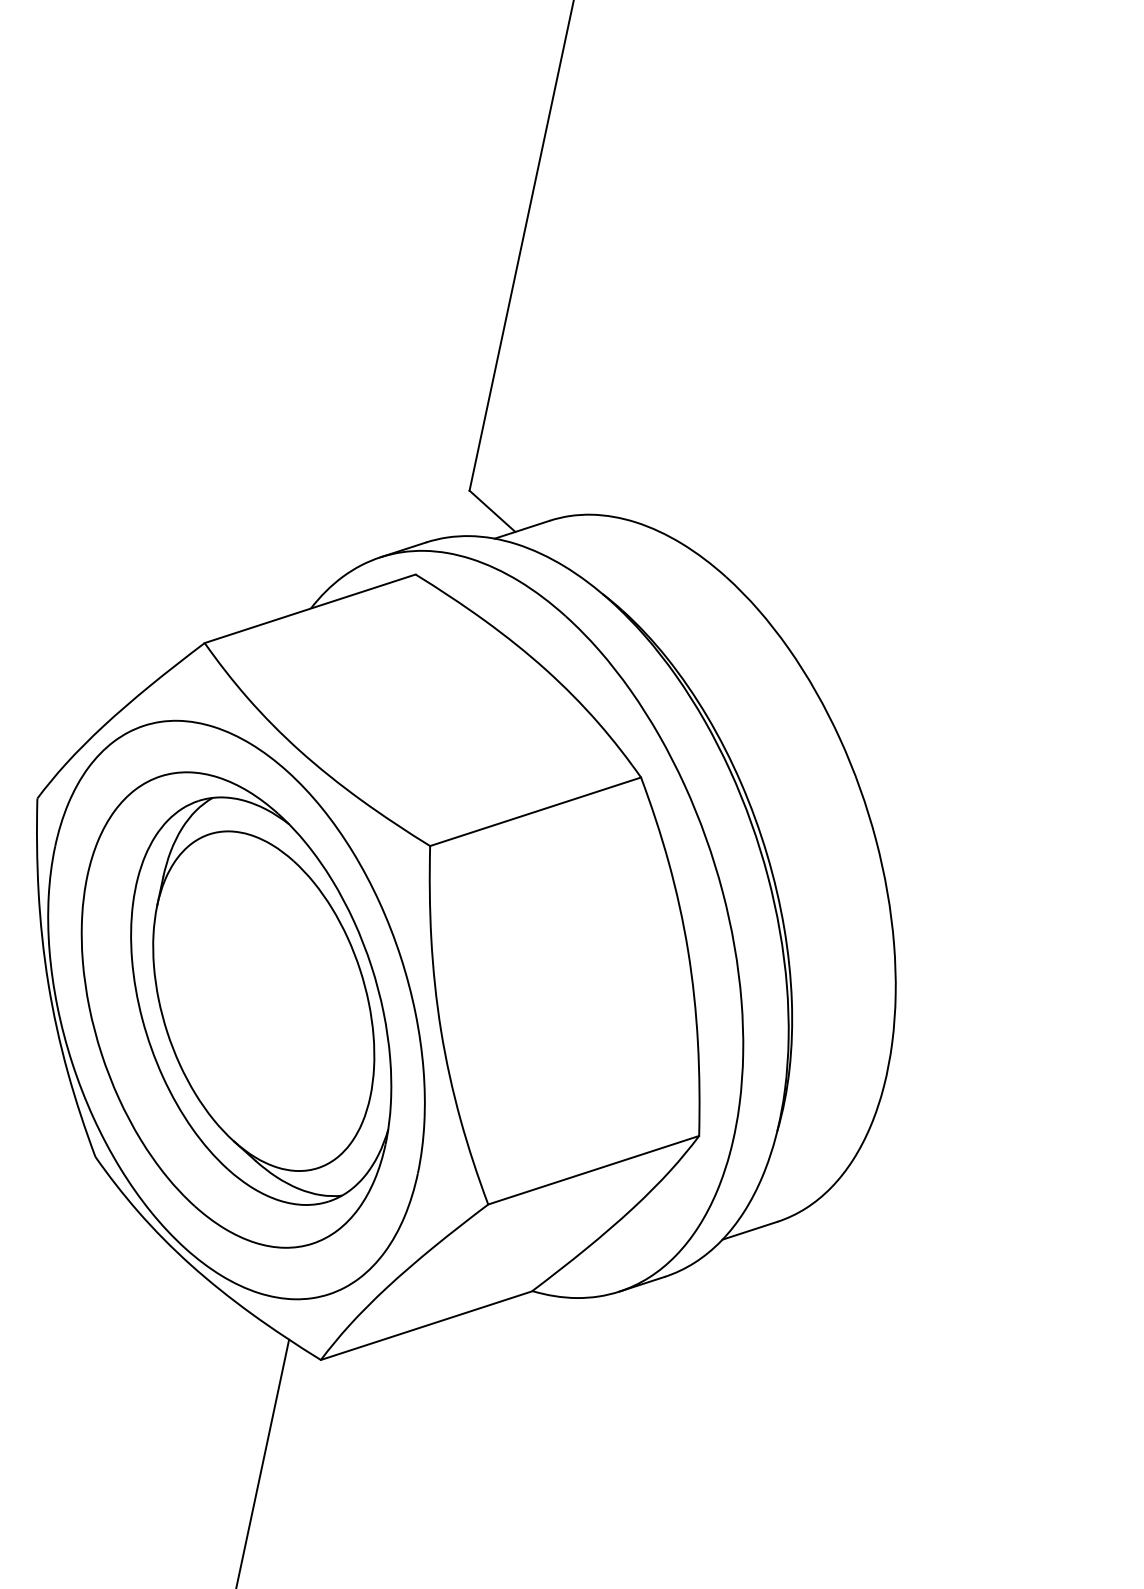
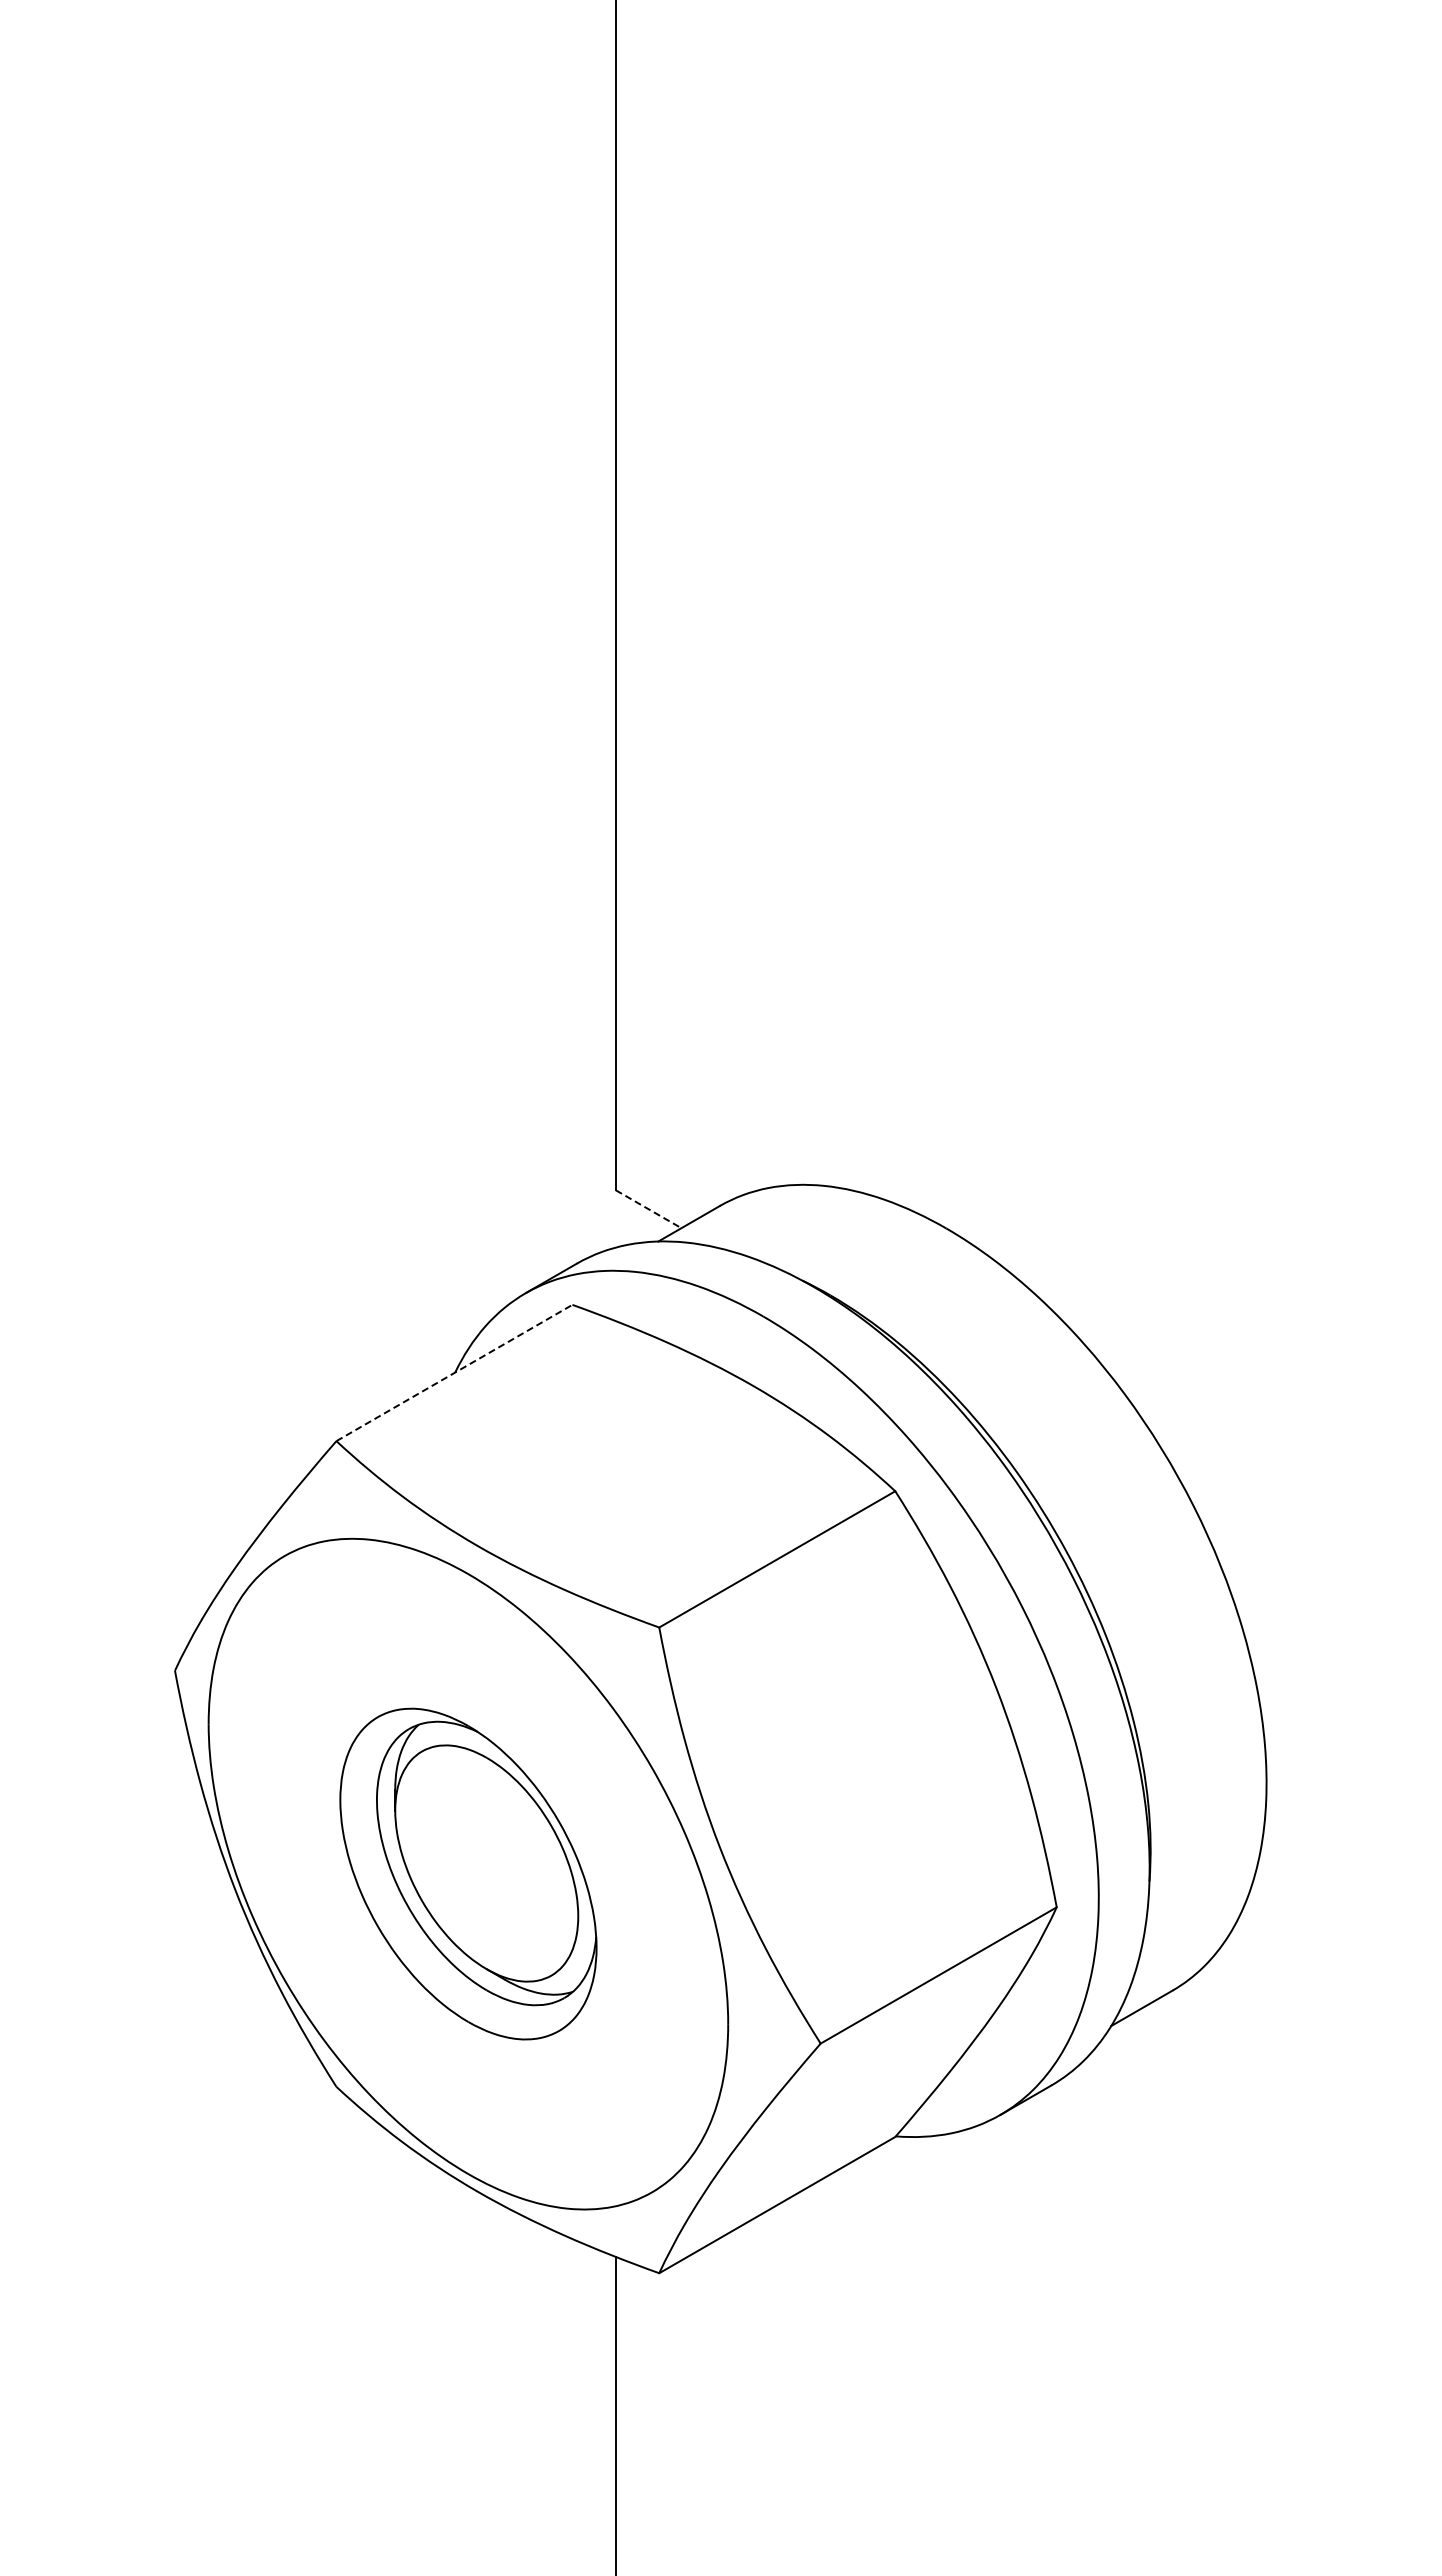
line: (492, 511) -> (648, 1209), solid -> dashed
line: (310, 608) -> (454, 1372), solid -> dashed
part: (236, 1009) -> (468, 1873), size x0.6

